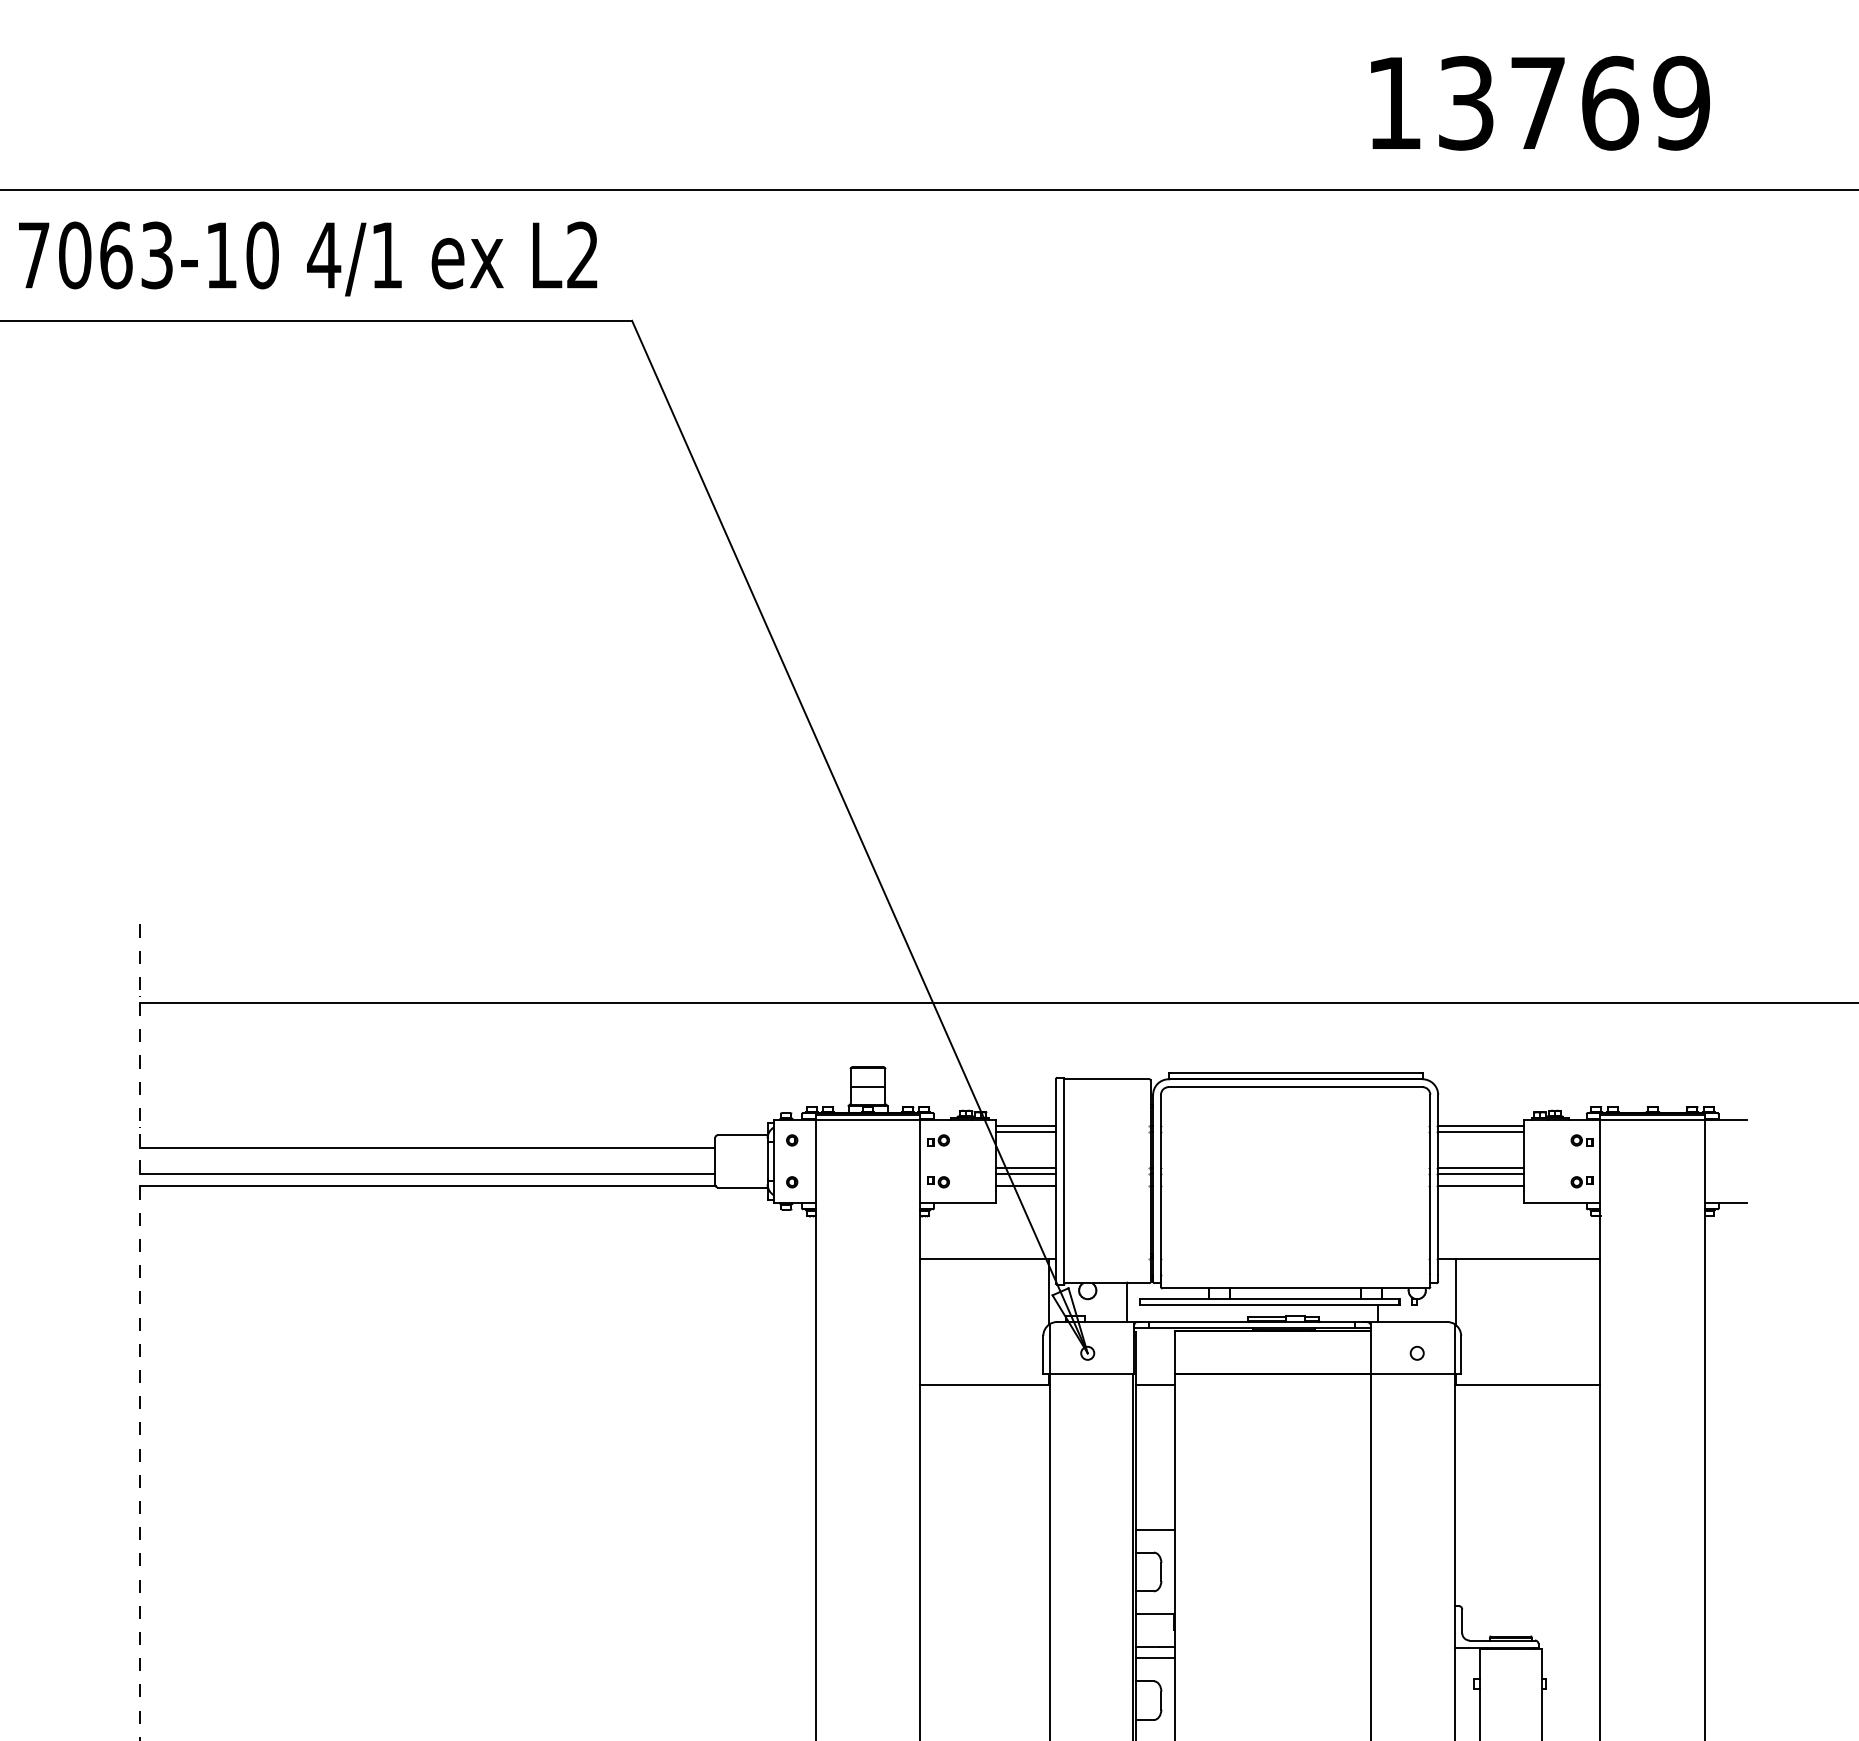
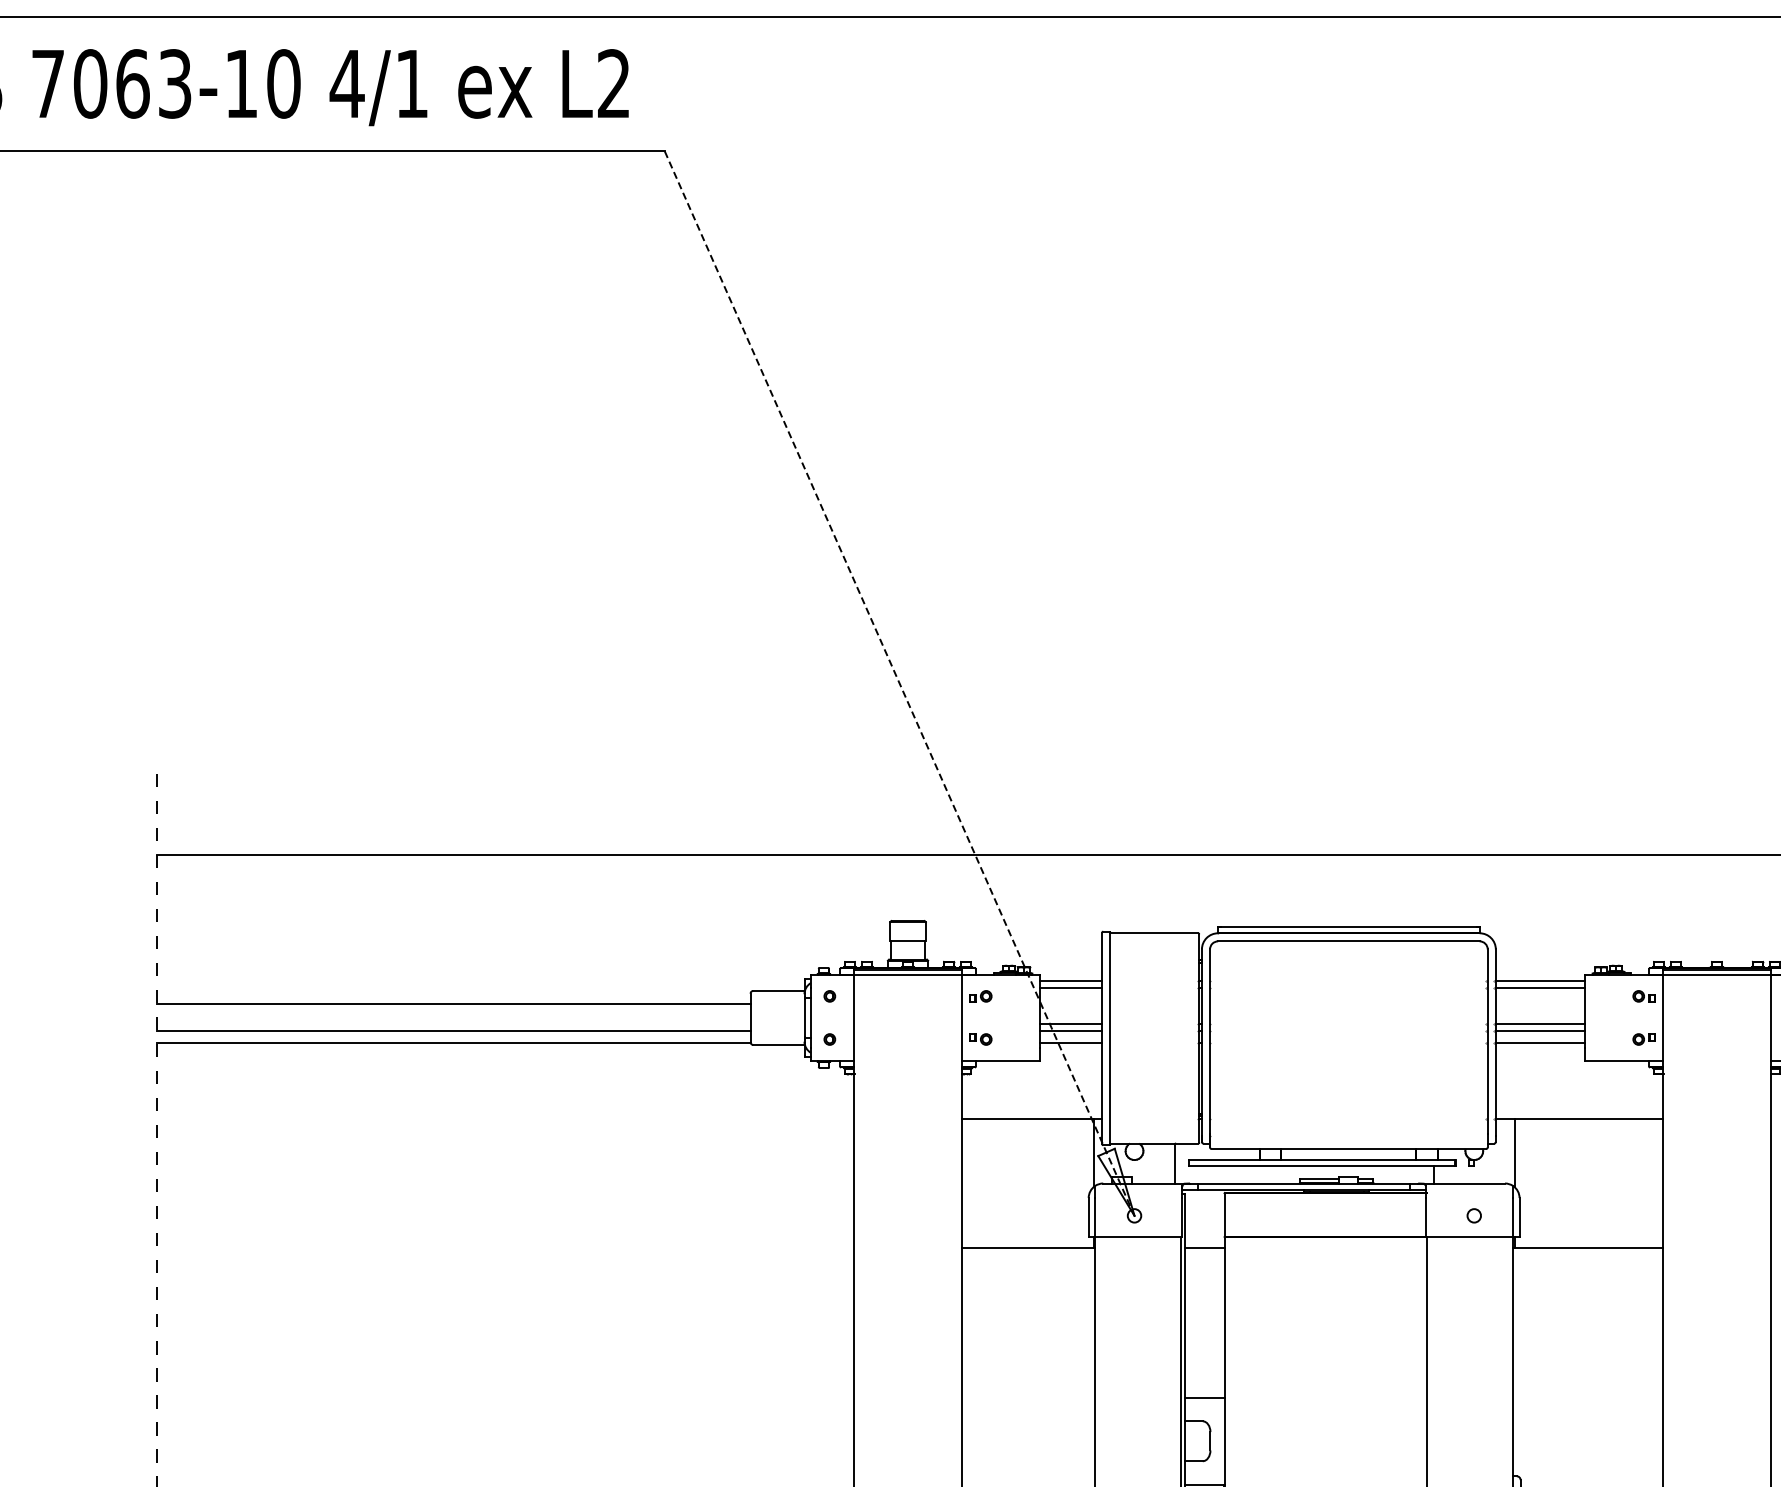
line: (860, 837) -> (900, 684), solid -> dashed

